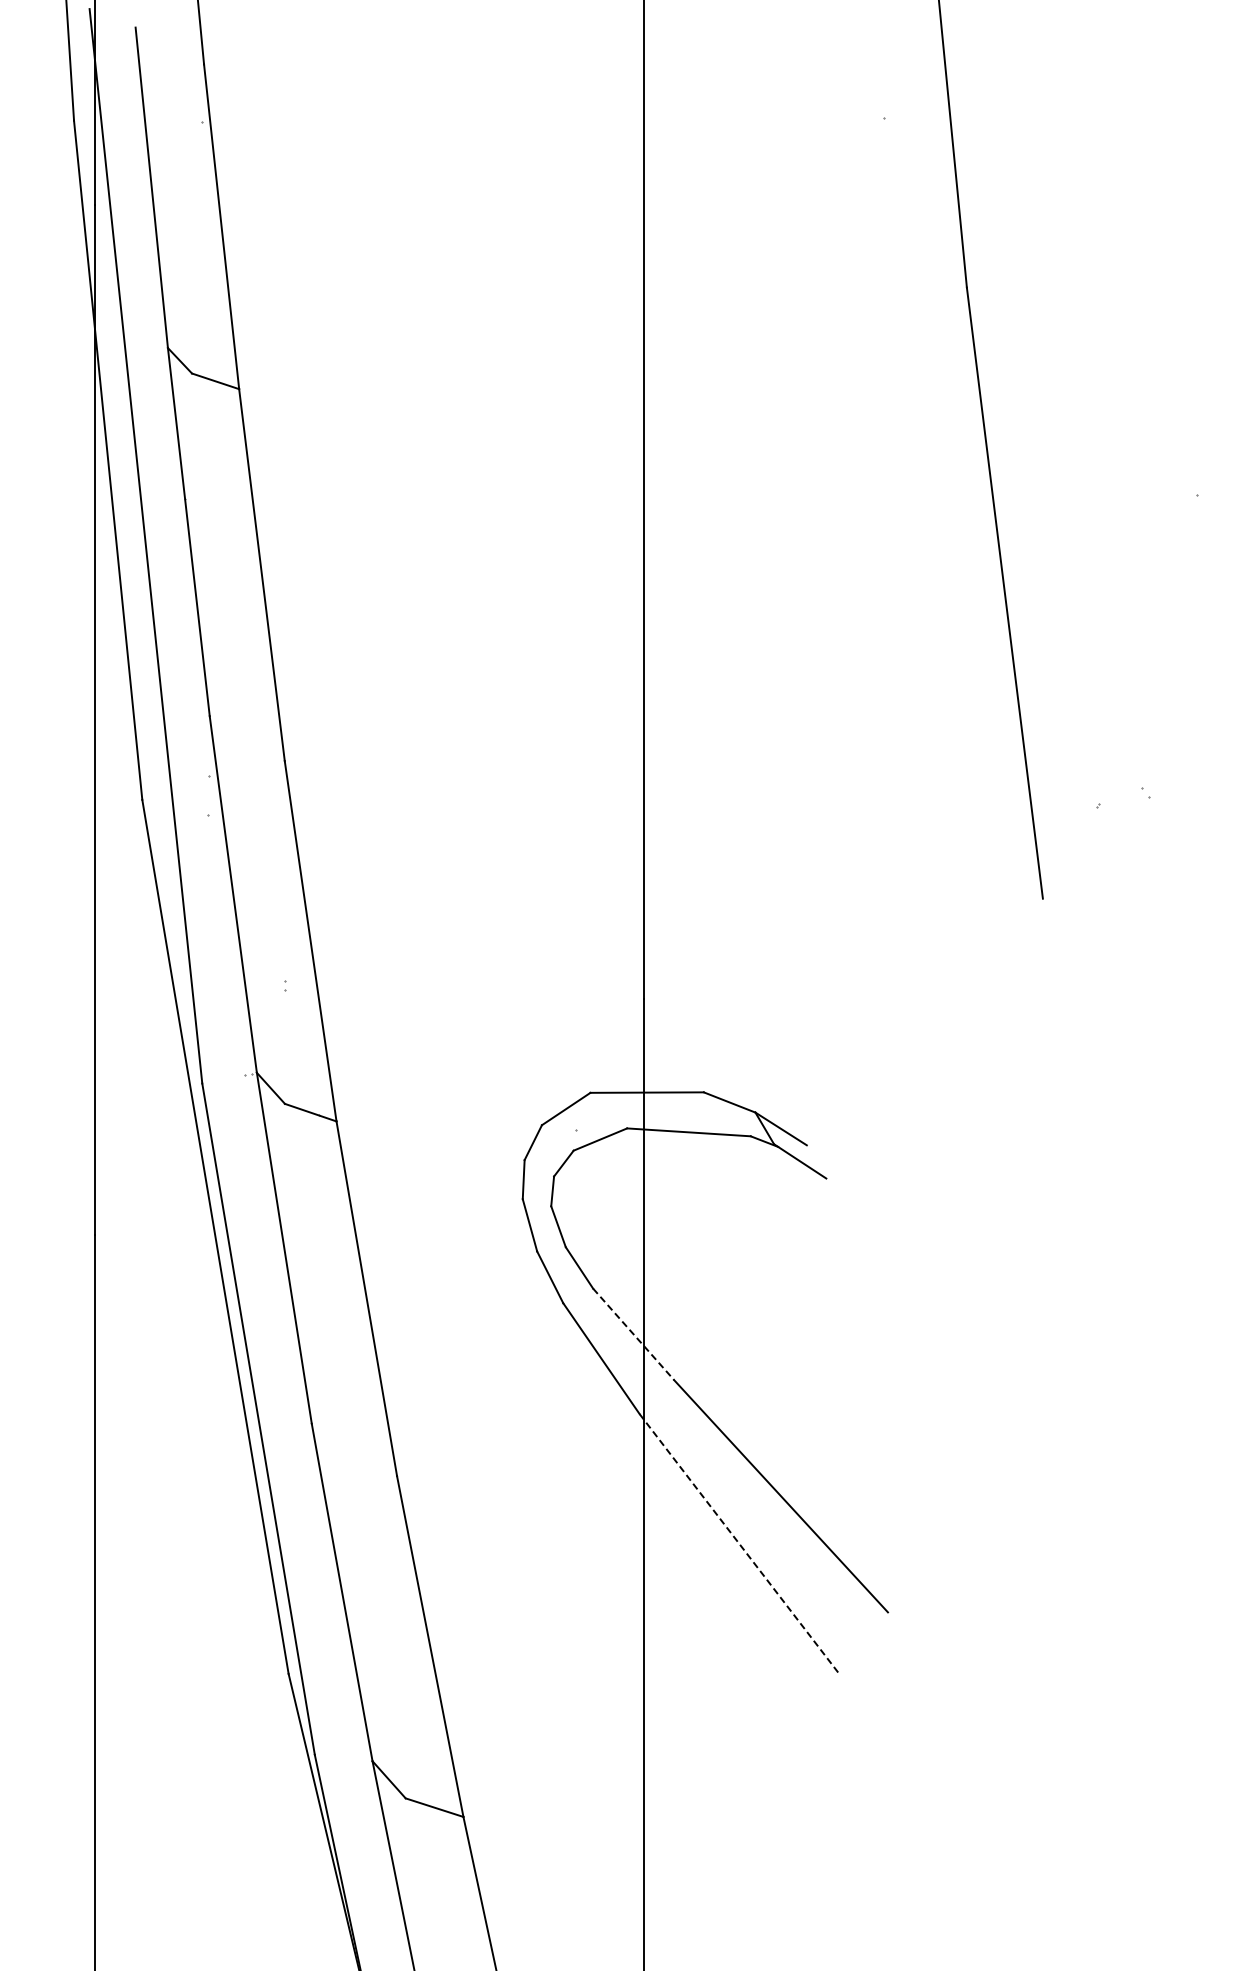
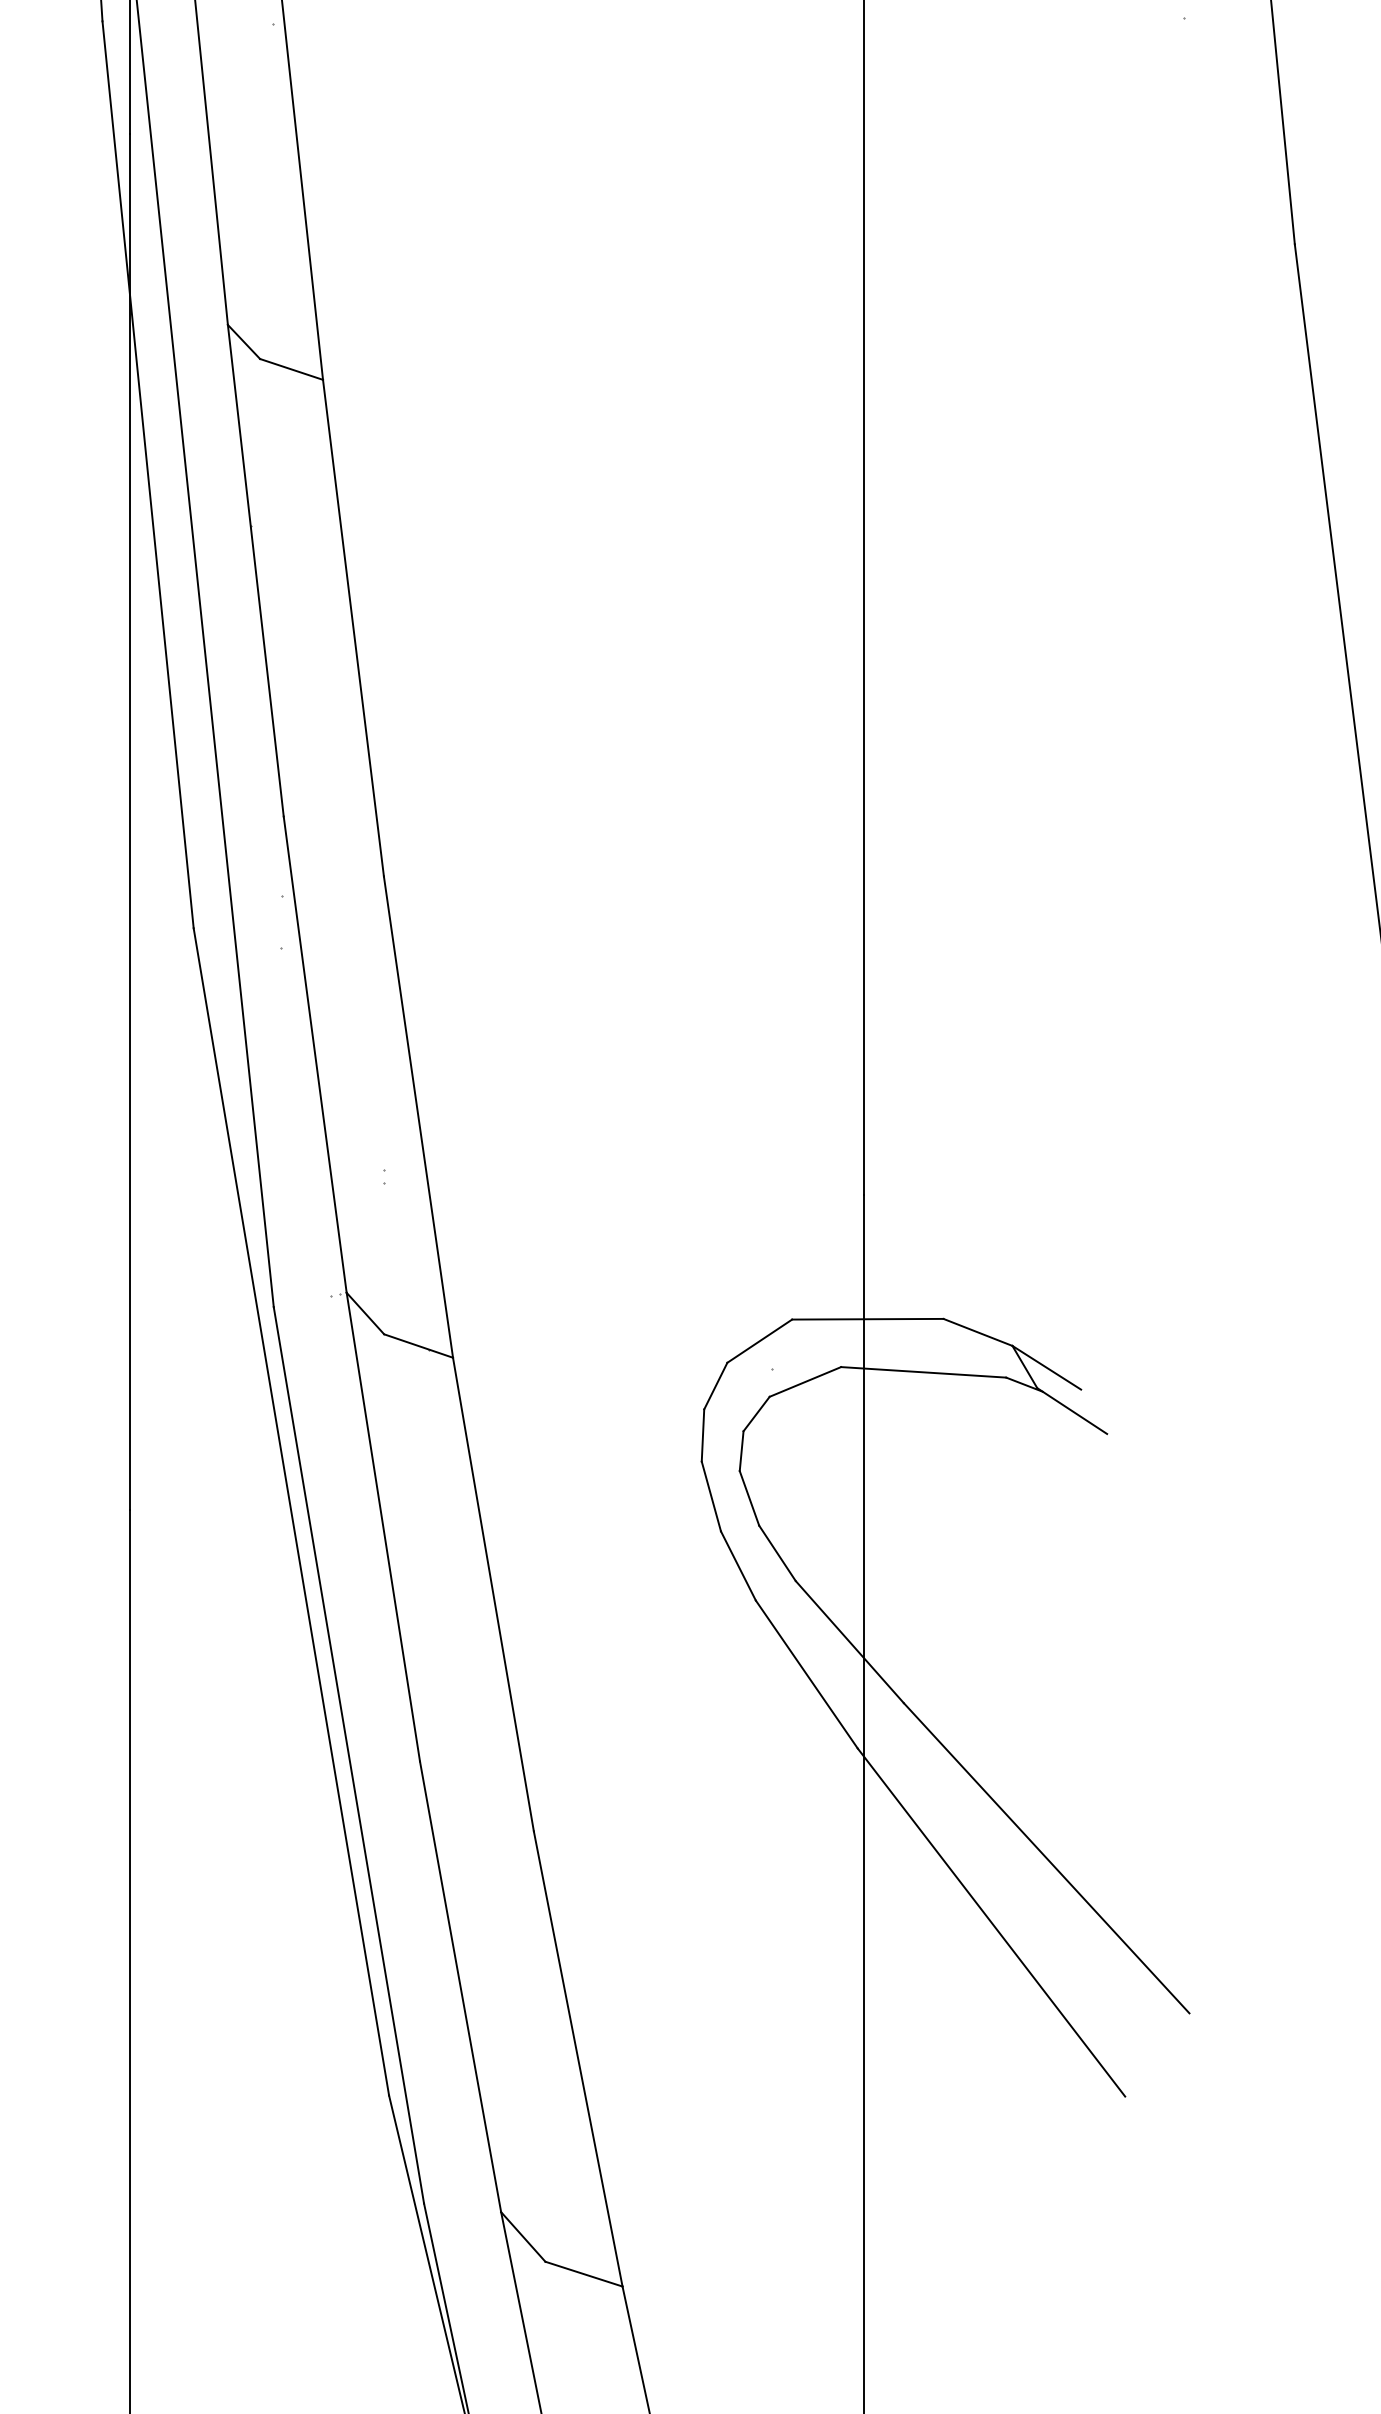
line: (633, 1334) -> (849, 1642), dashed -> solid
line: (740, 1544) -> (992, 1922), dashed -> solid

